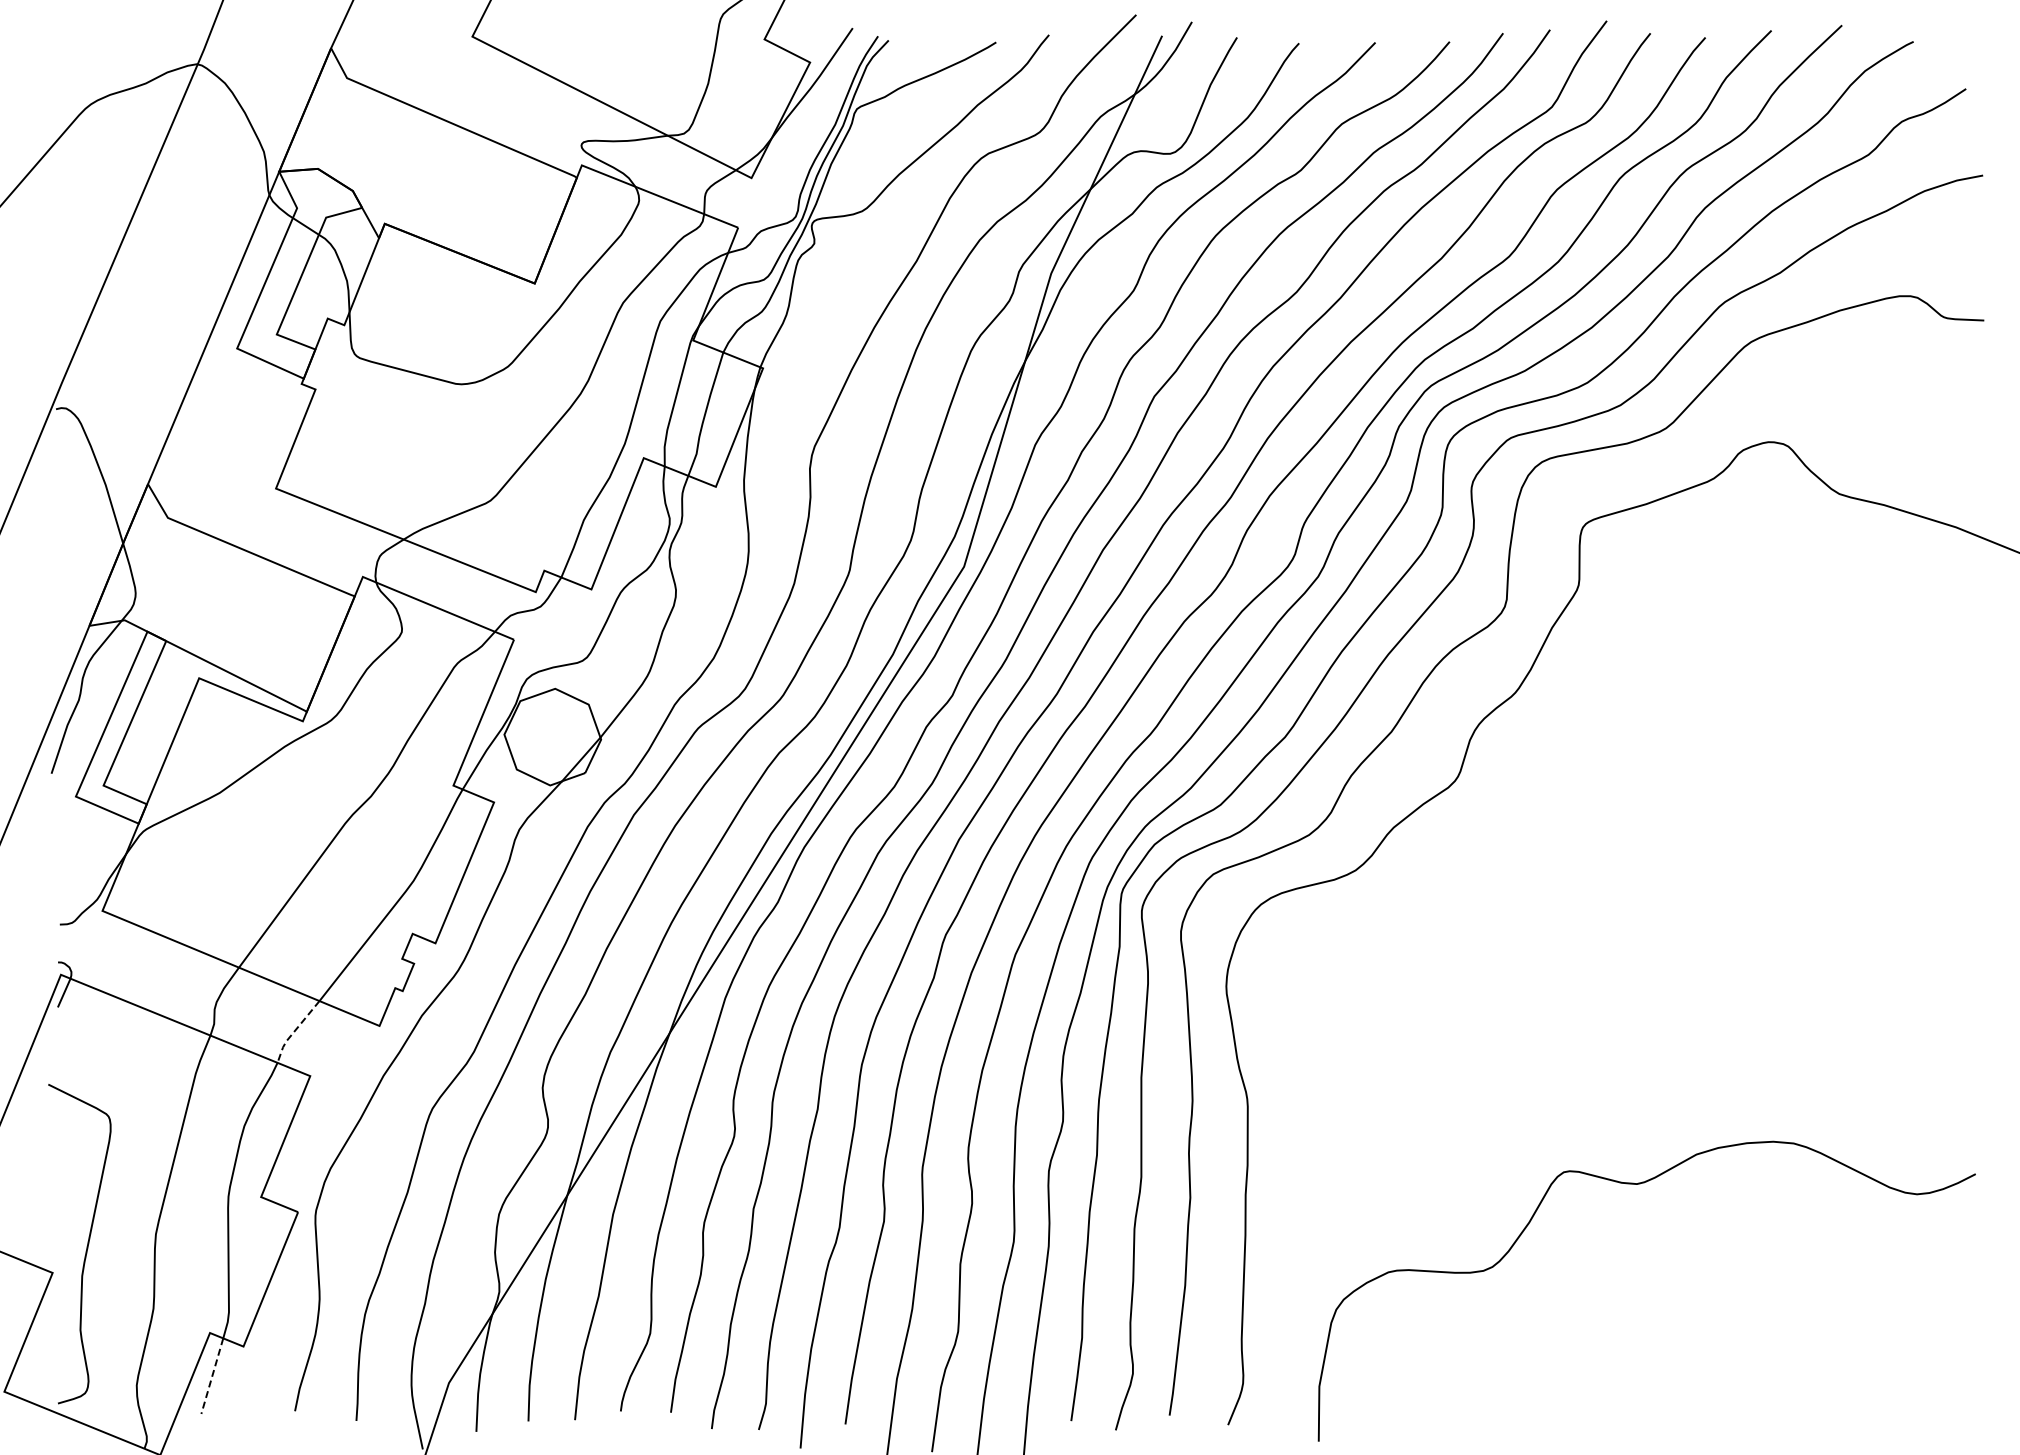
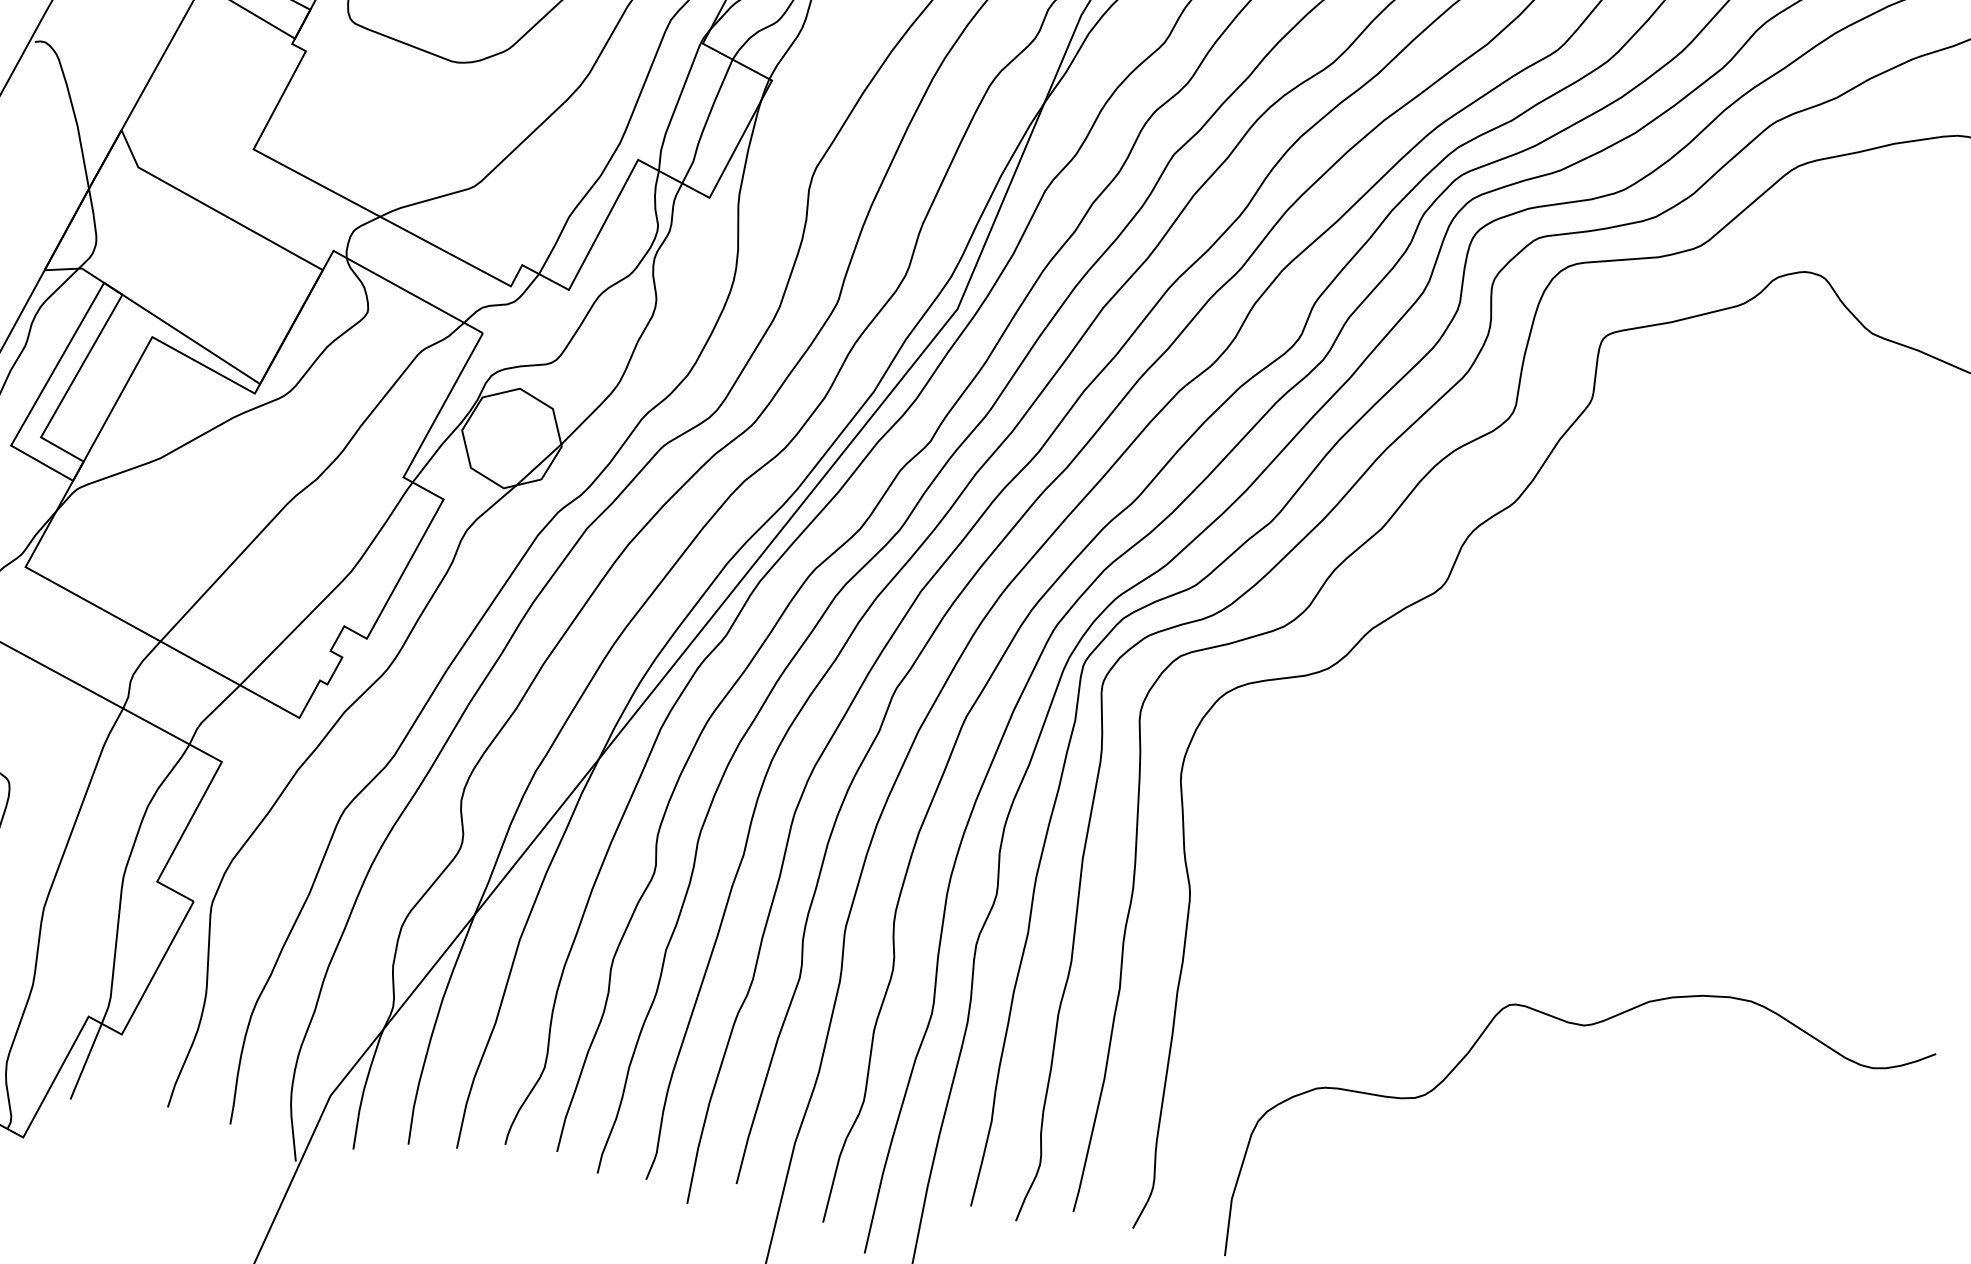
line: (294, 1031) -> (210, 713), dashed -> solid
line: (212, 1376) -> (86, 1061), dashed -> solid

